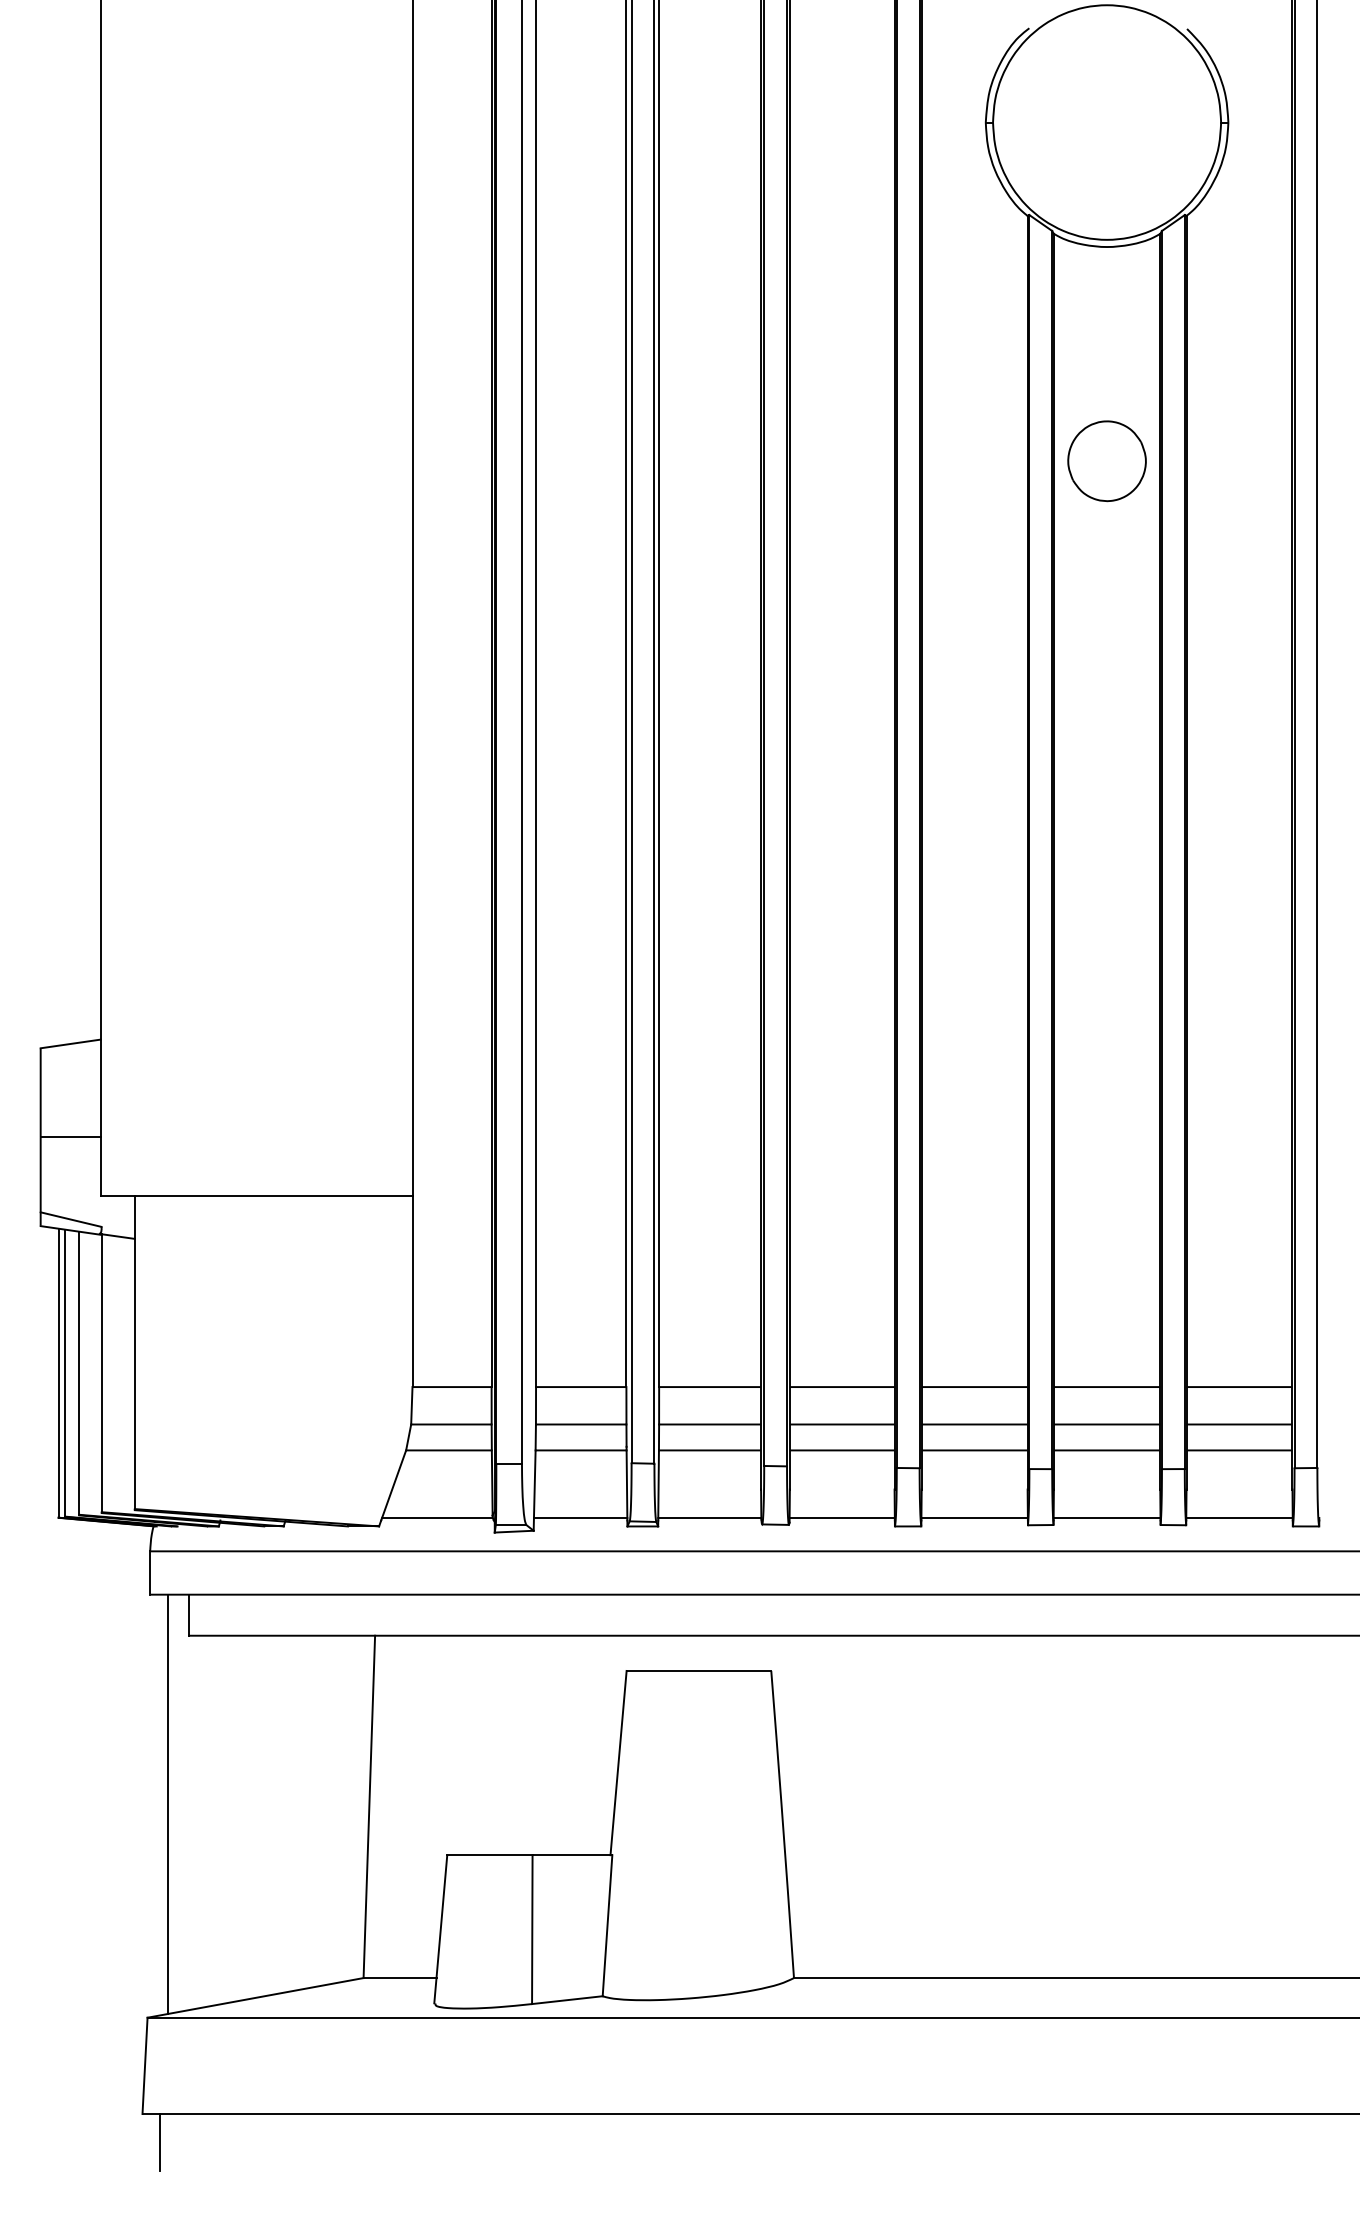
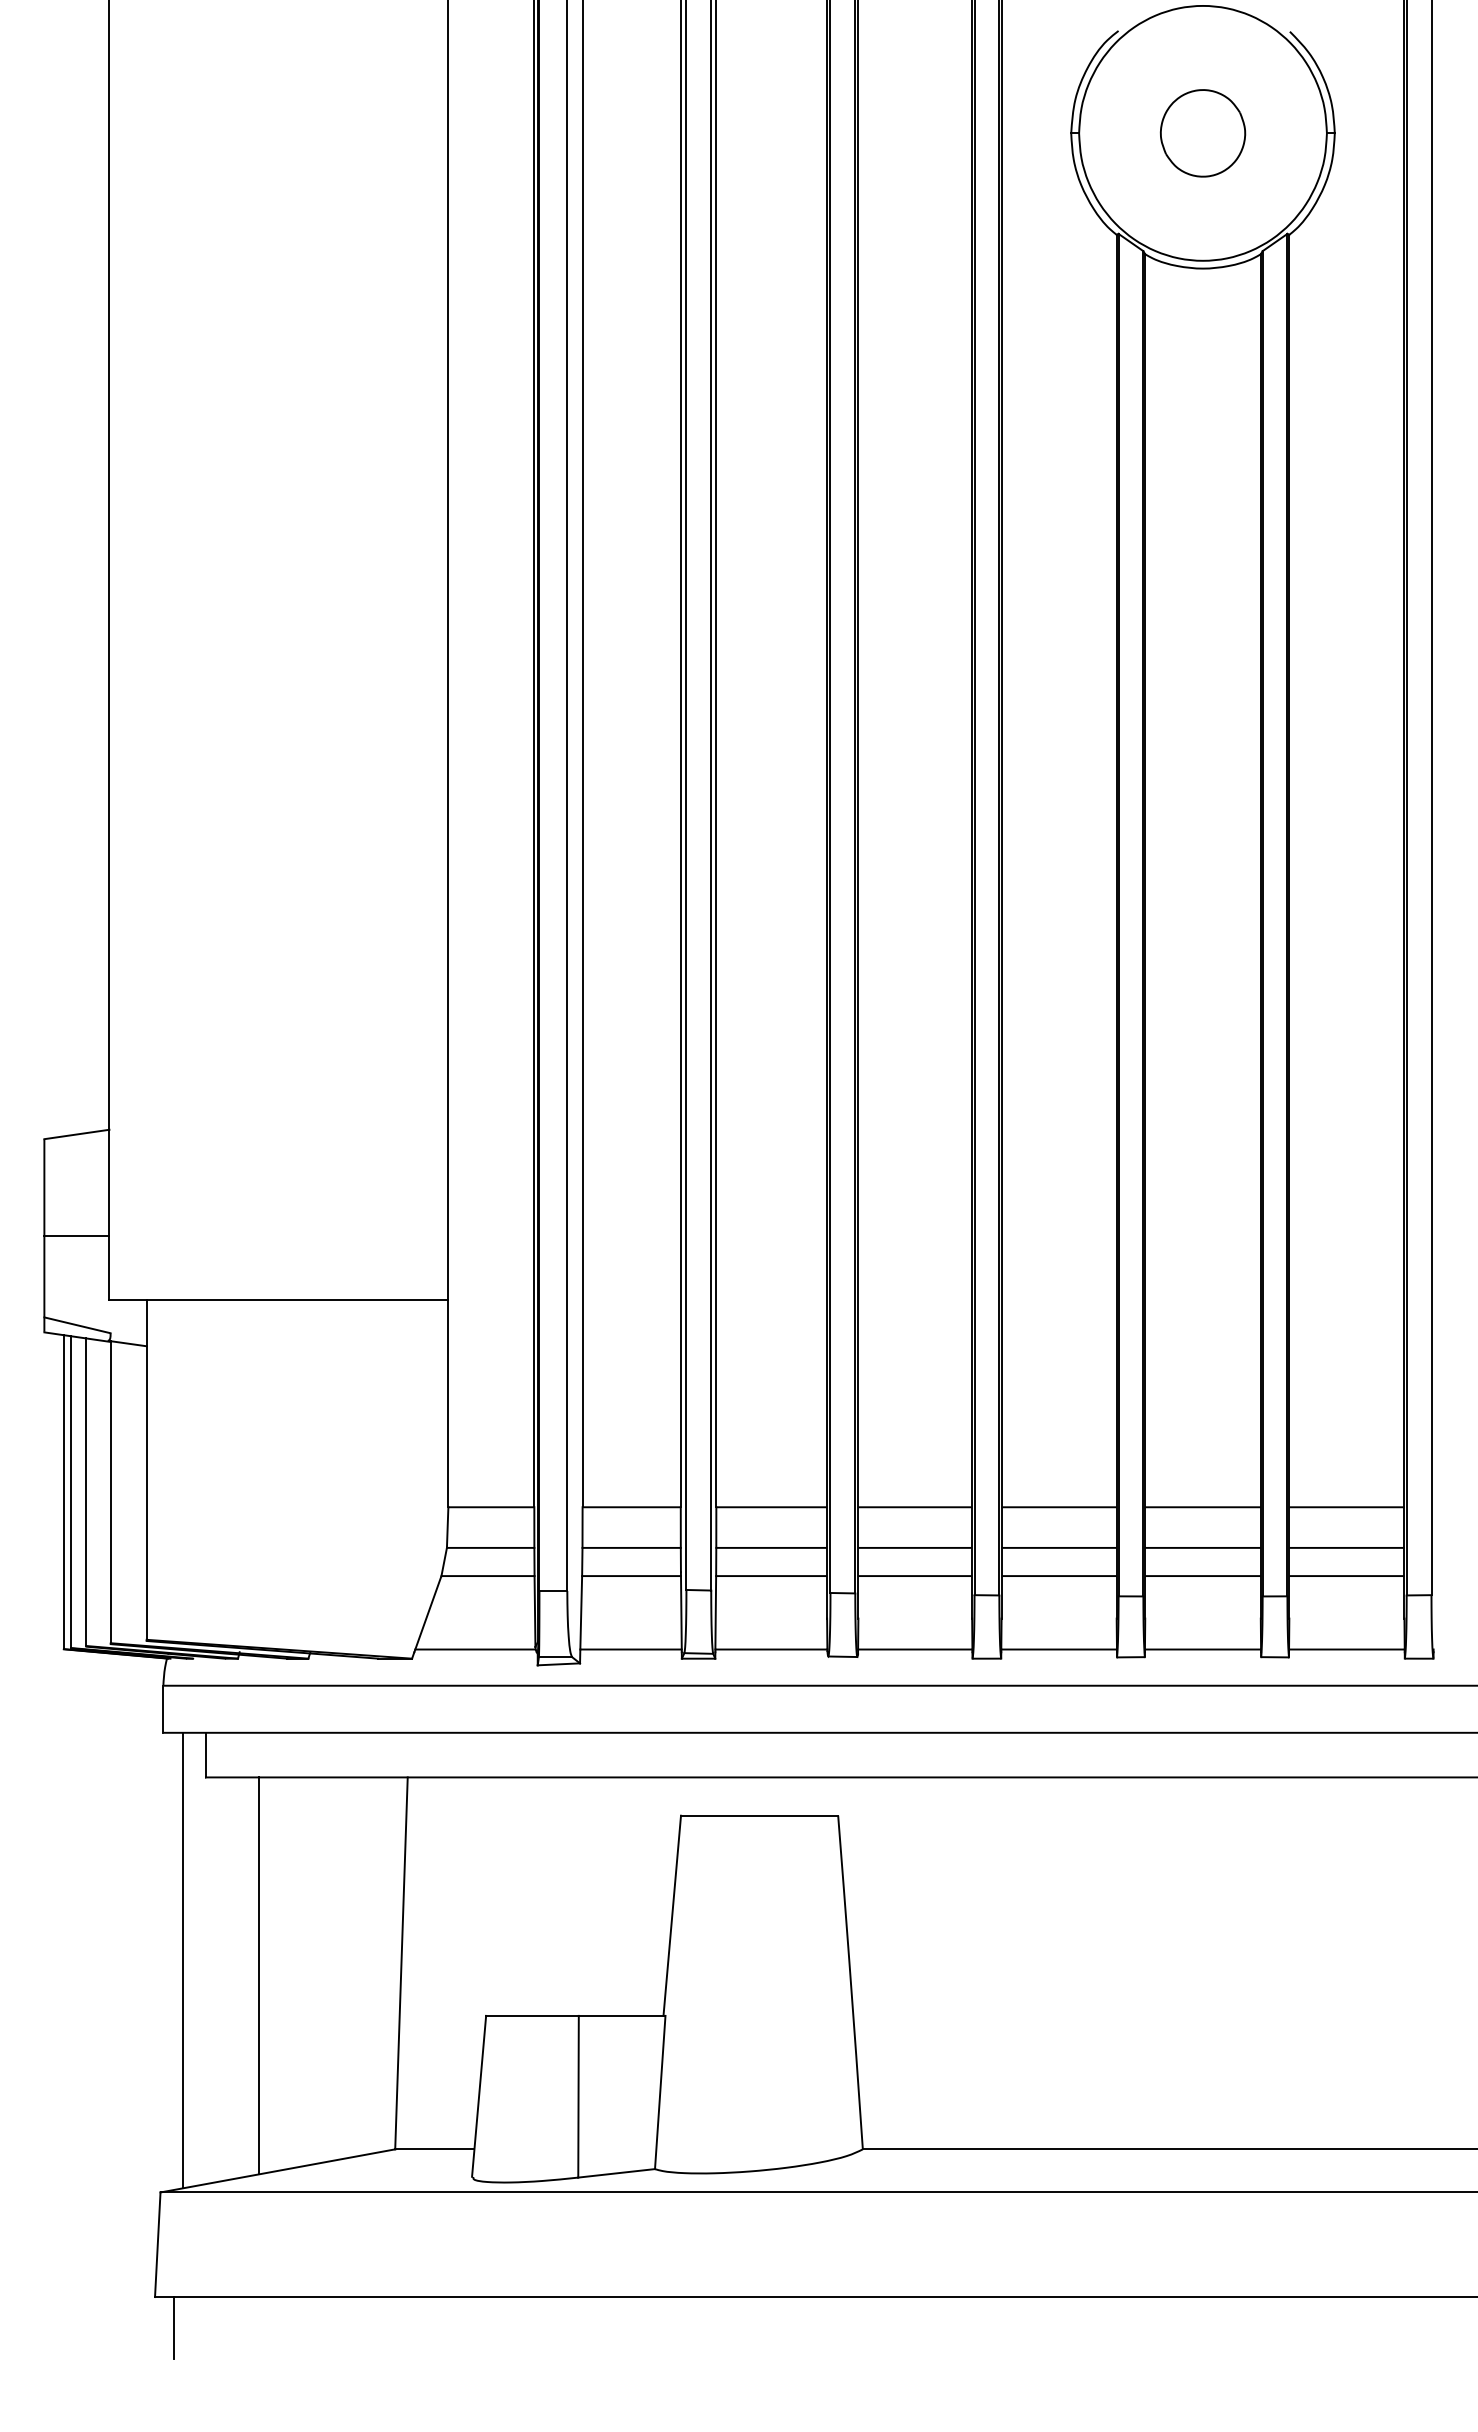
part: (1106, 461) -> (1202, 133), moved
line: (238, 1818) -> (259, 1975), added

